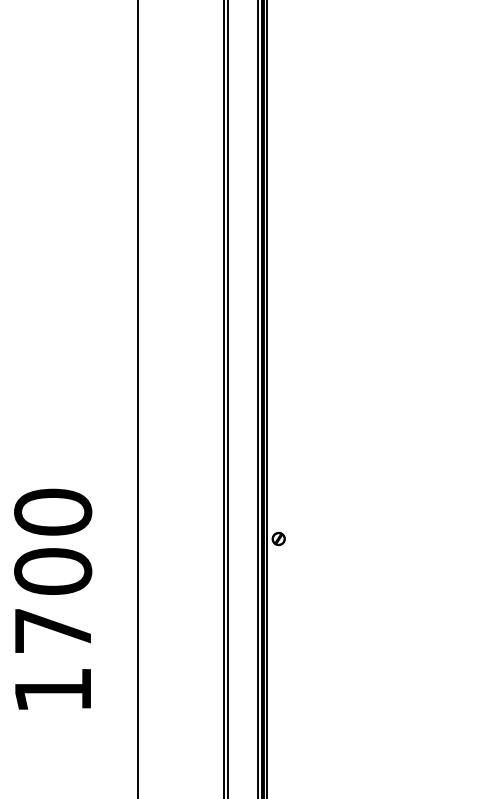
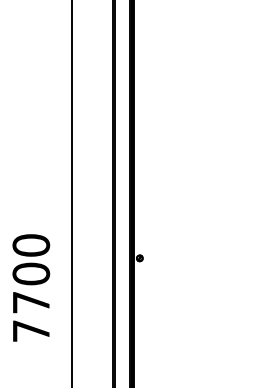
text: (53, 688) -> (31, 330), 1700 -> 7700

